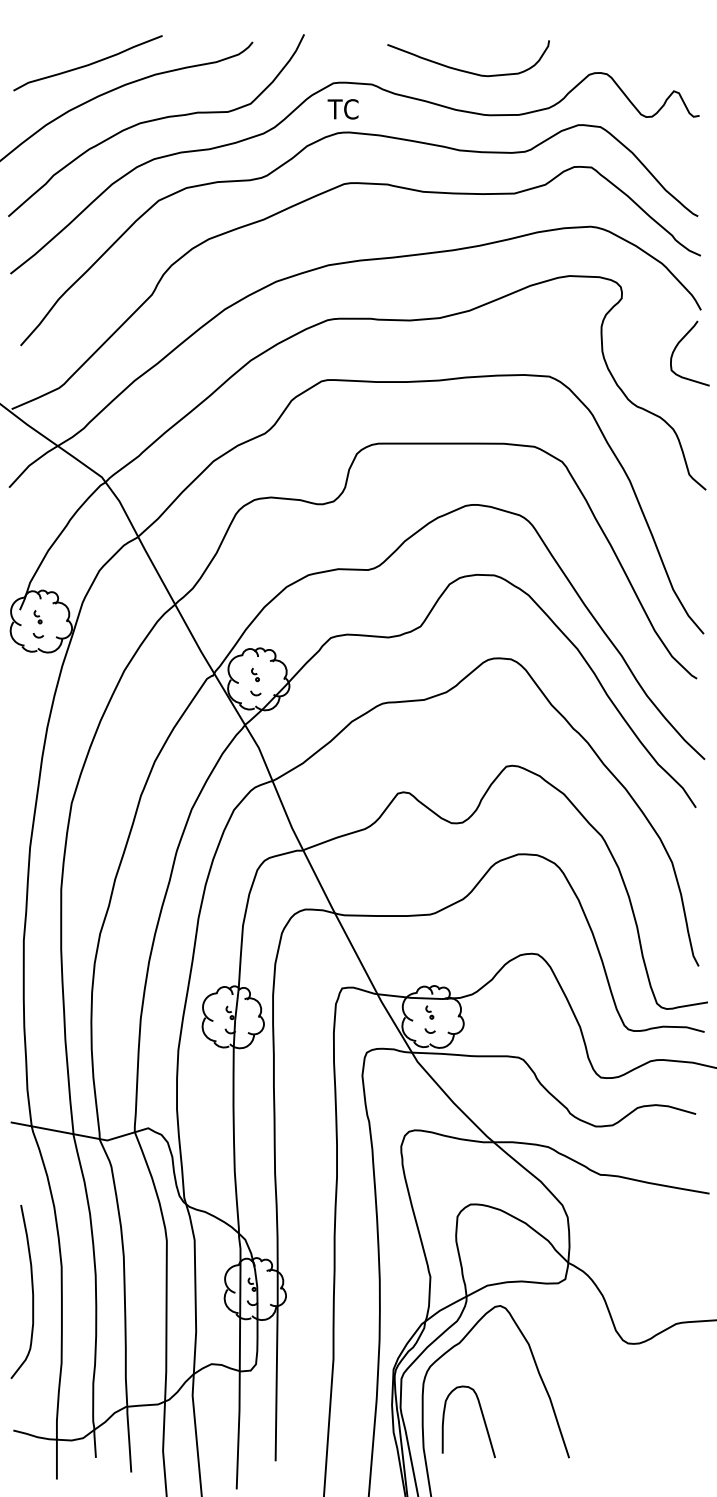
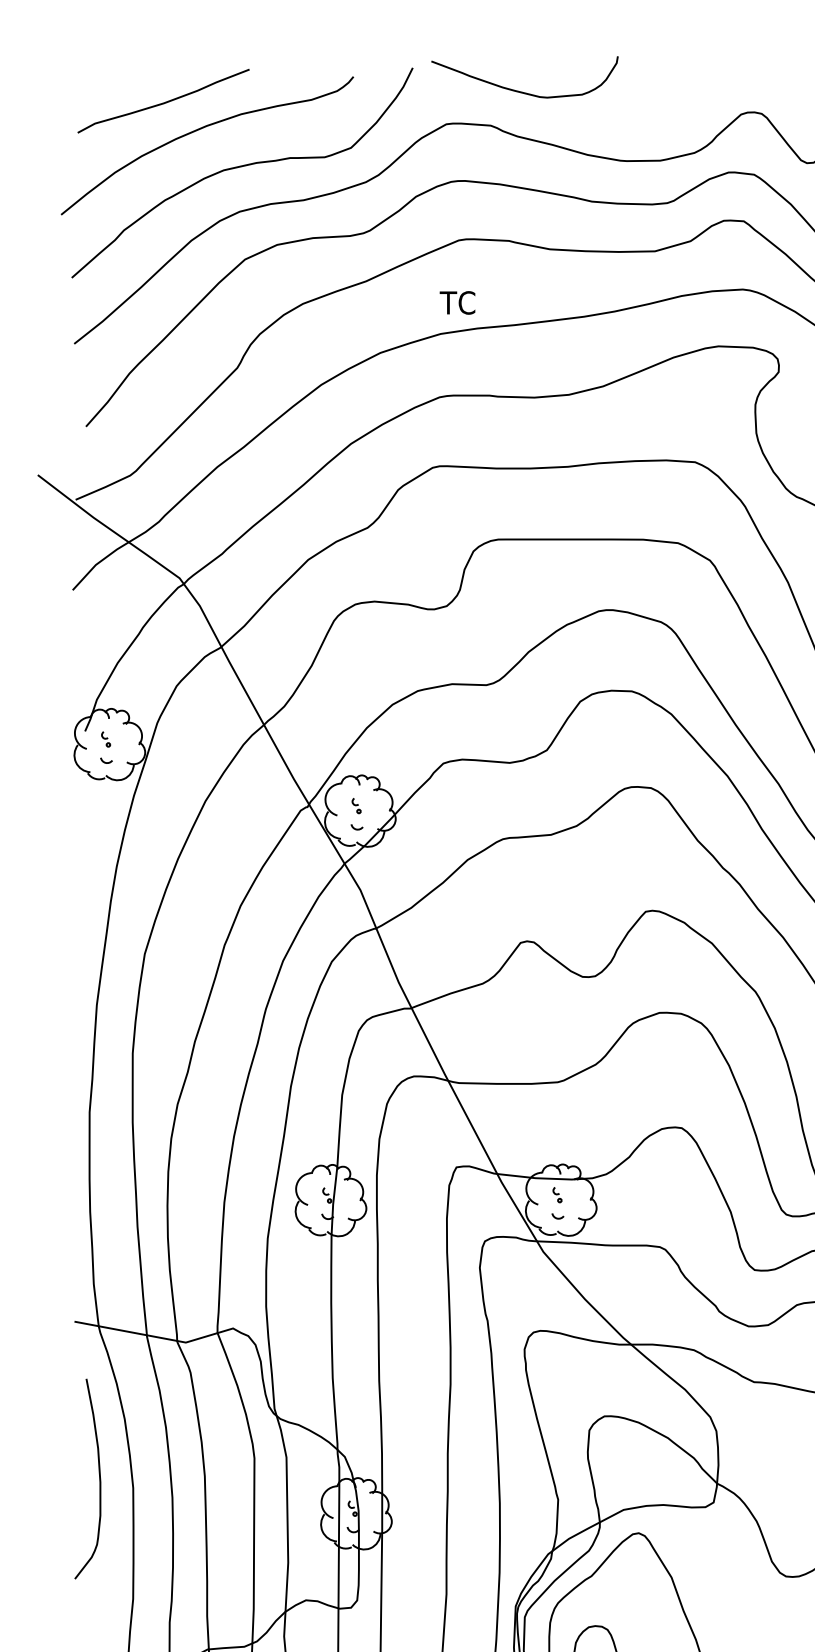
curve: (465, 70) -> (521, 91), moved
text: (342, 109) -> (456, 303), moved
curve: (31, 1289) -> (98, 1476), moved

